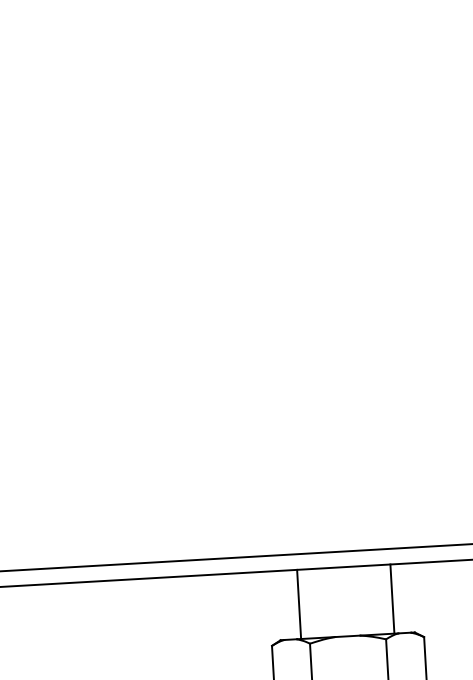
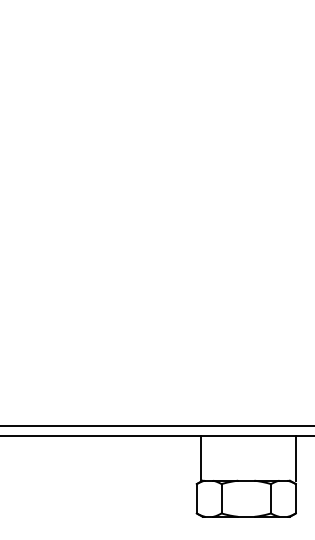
line: (392, 598) -> (295, 457), moved
line: (298, 603) -> (200, 457), moved

